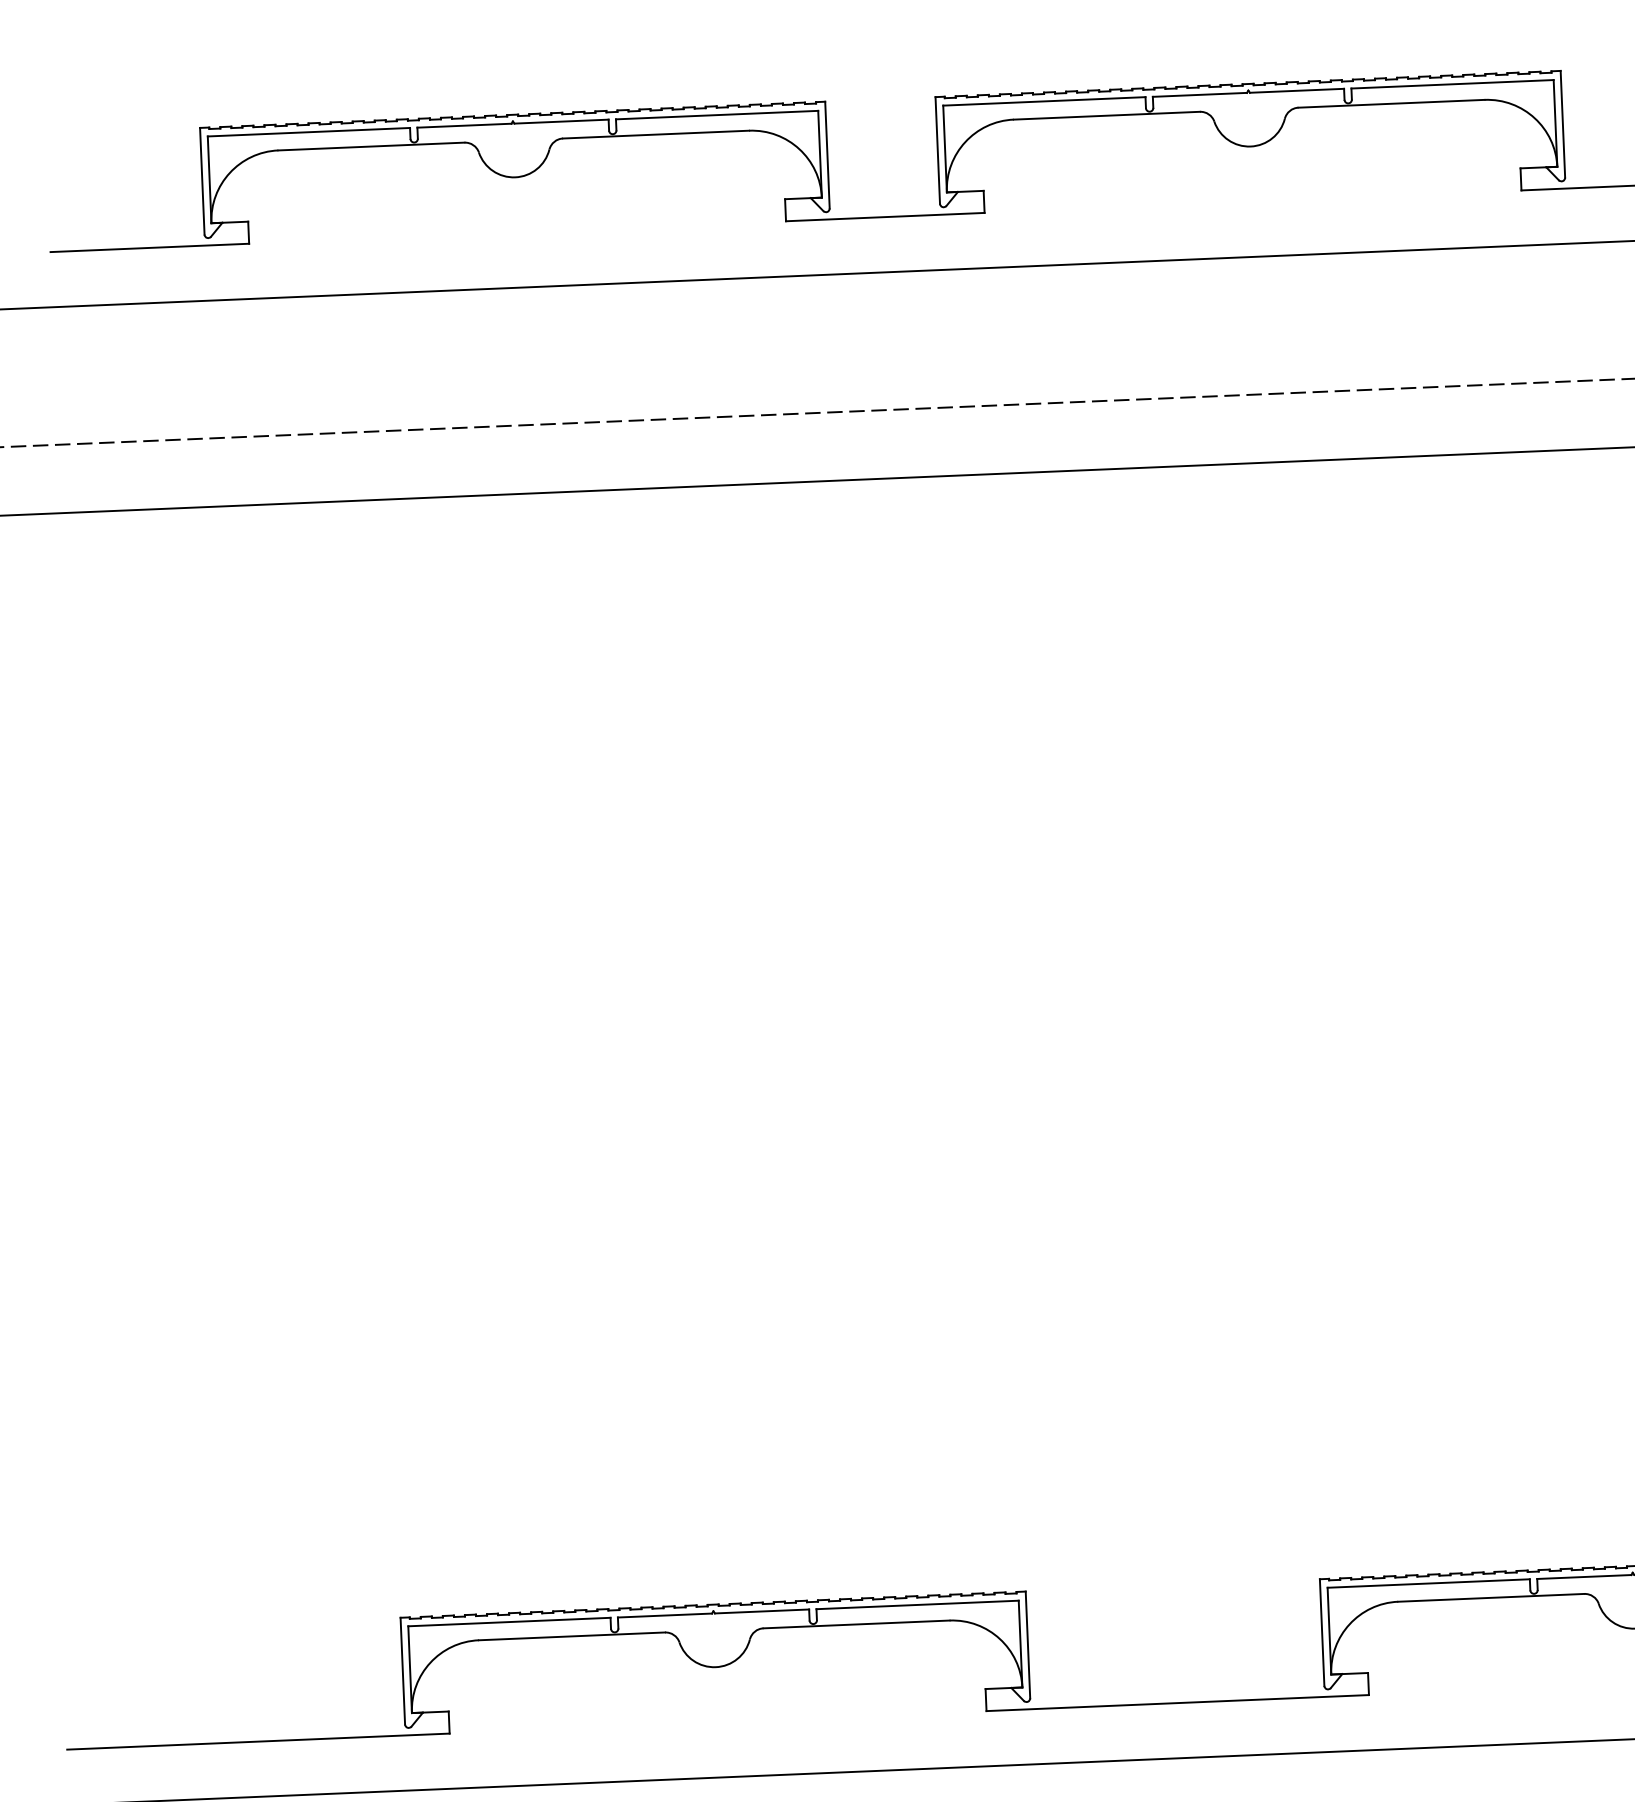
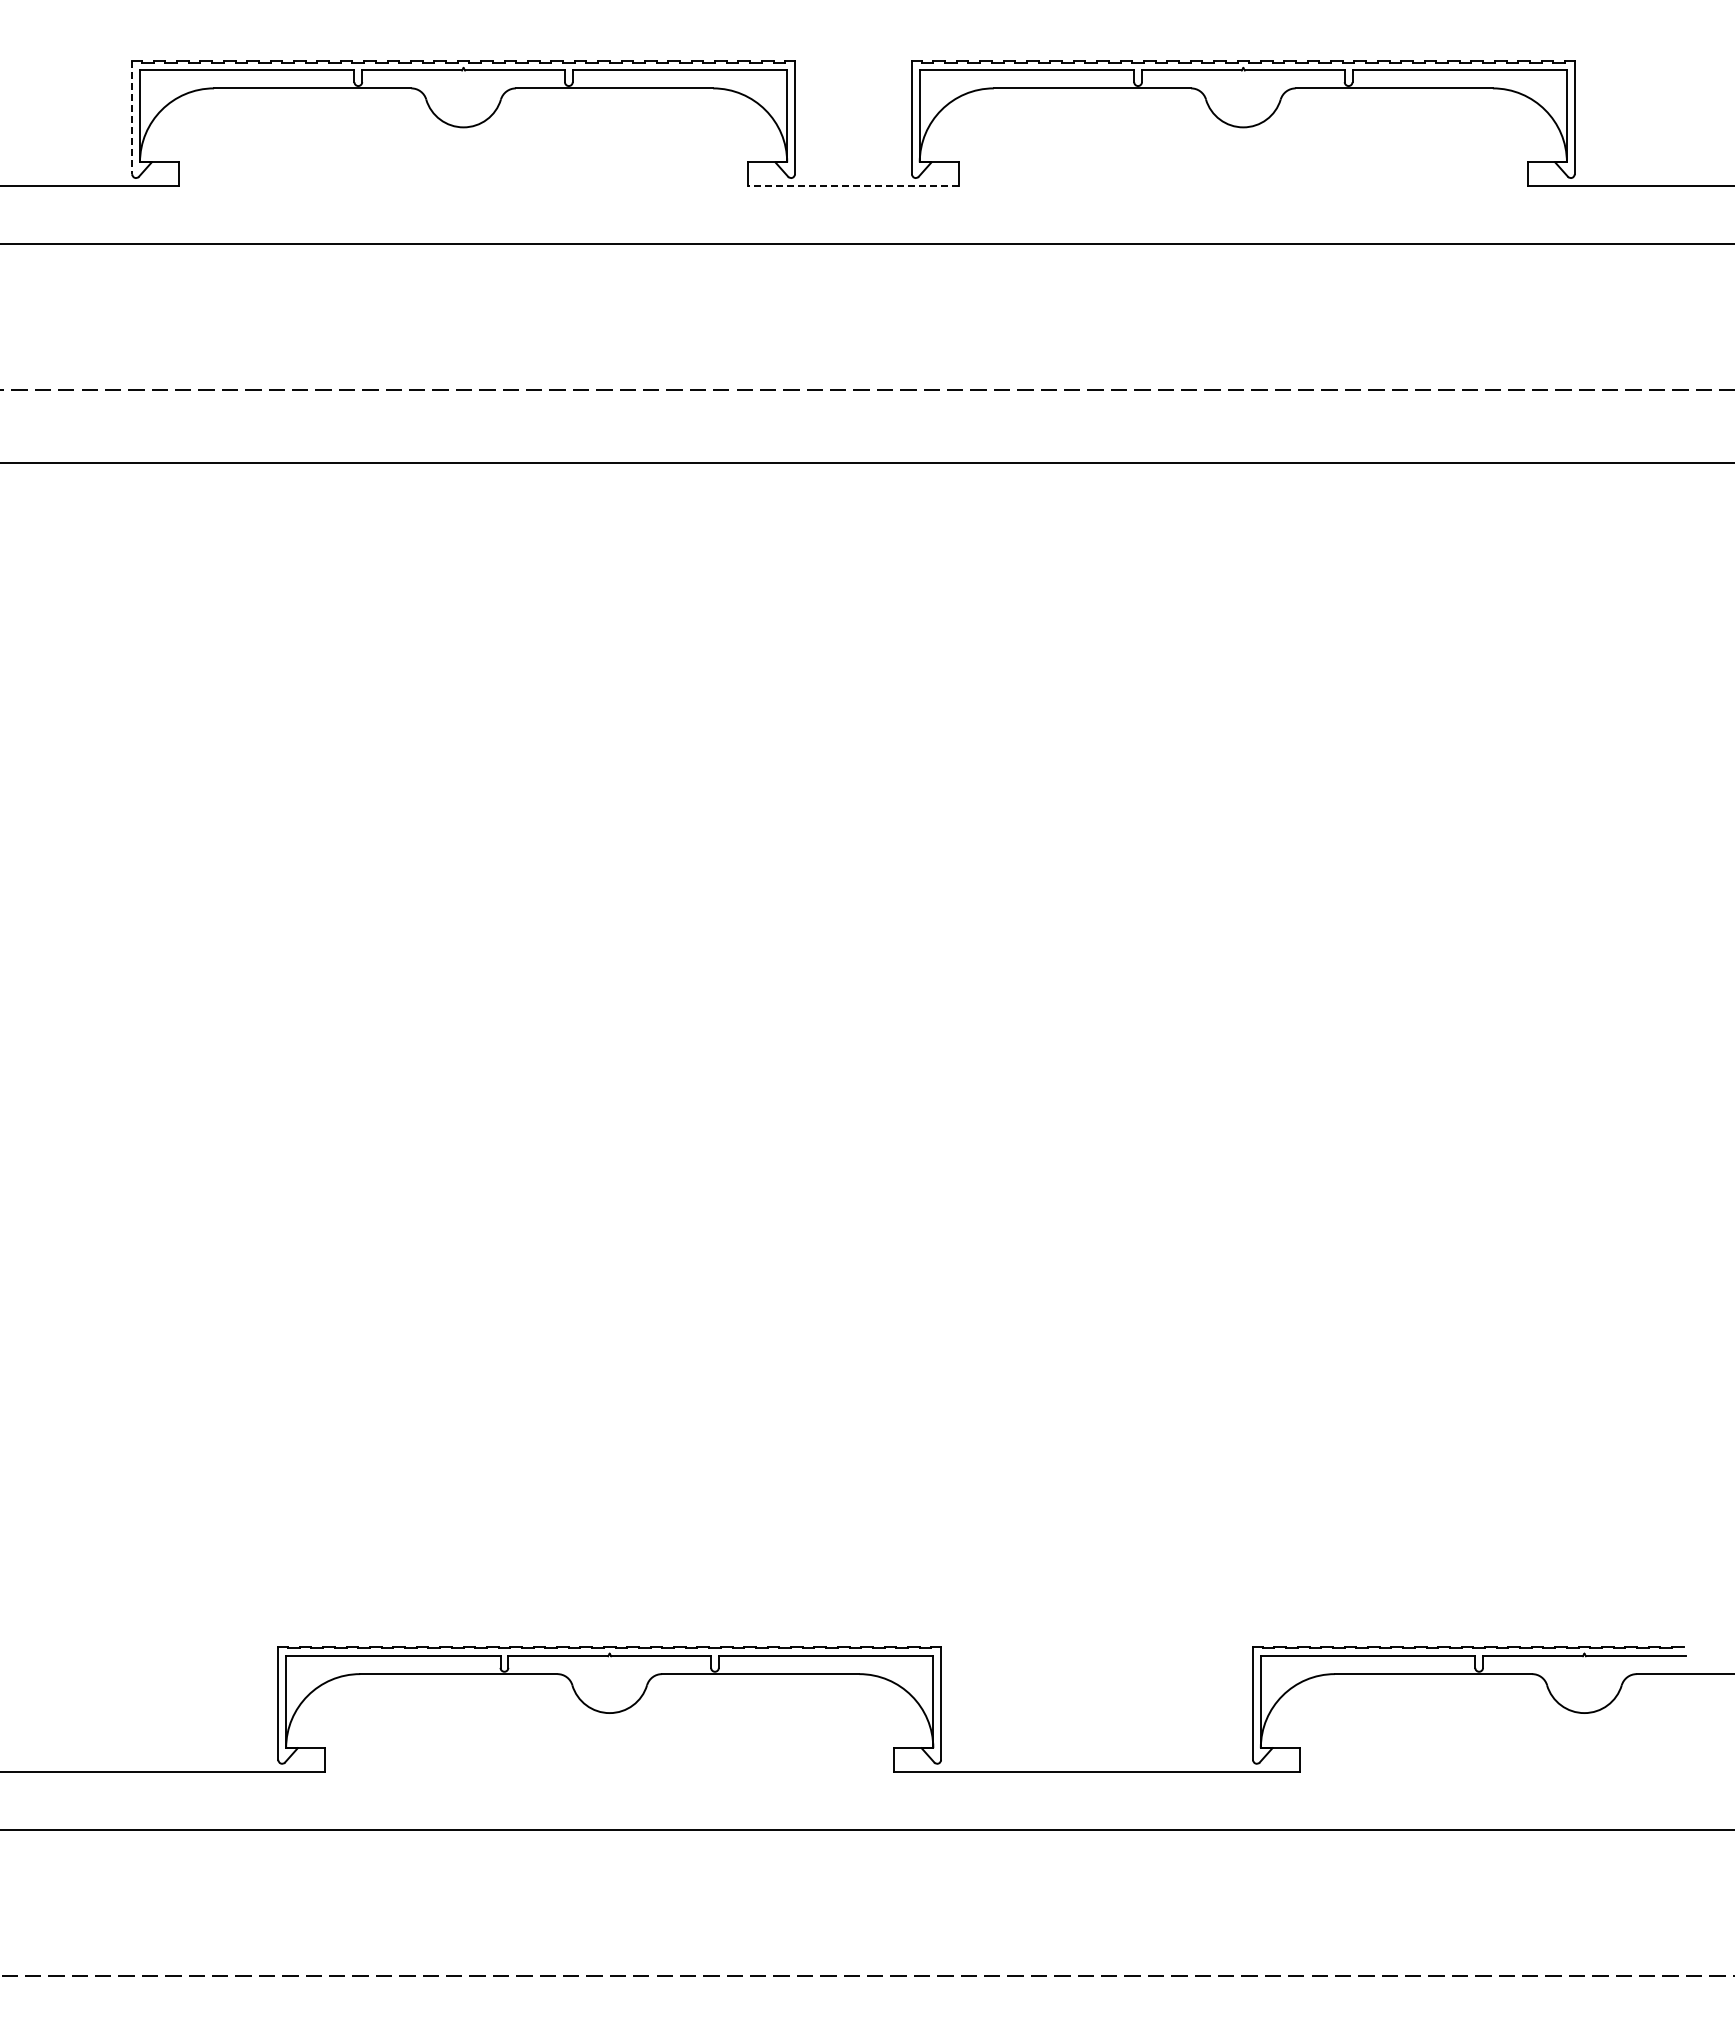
line: (202, 181) -> (132, 117), solid -> dashed
line: (884, 216) -> (852, 185), solid -> dashed

